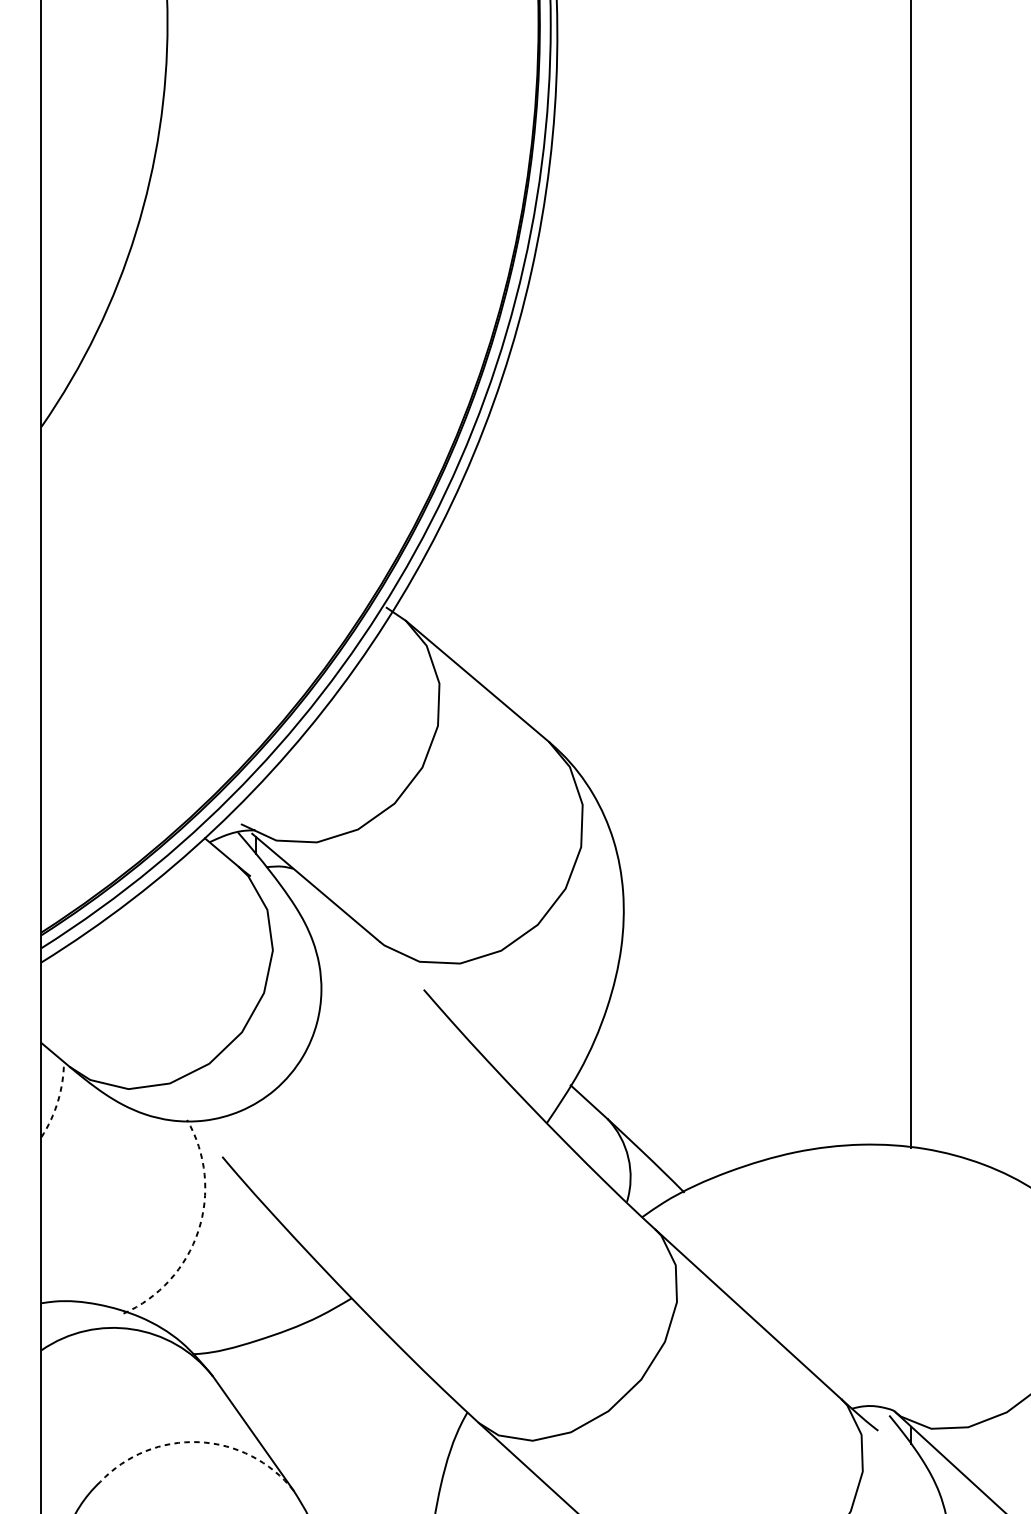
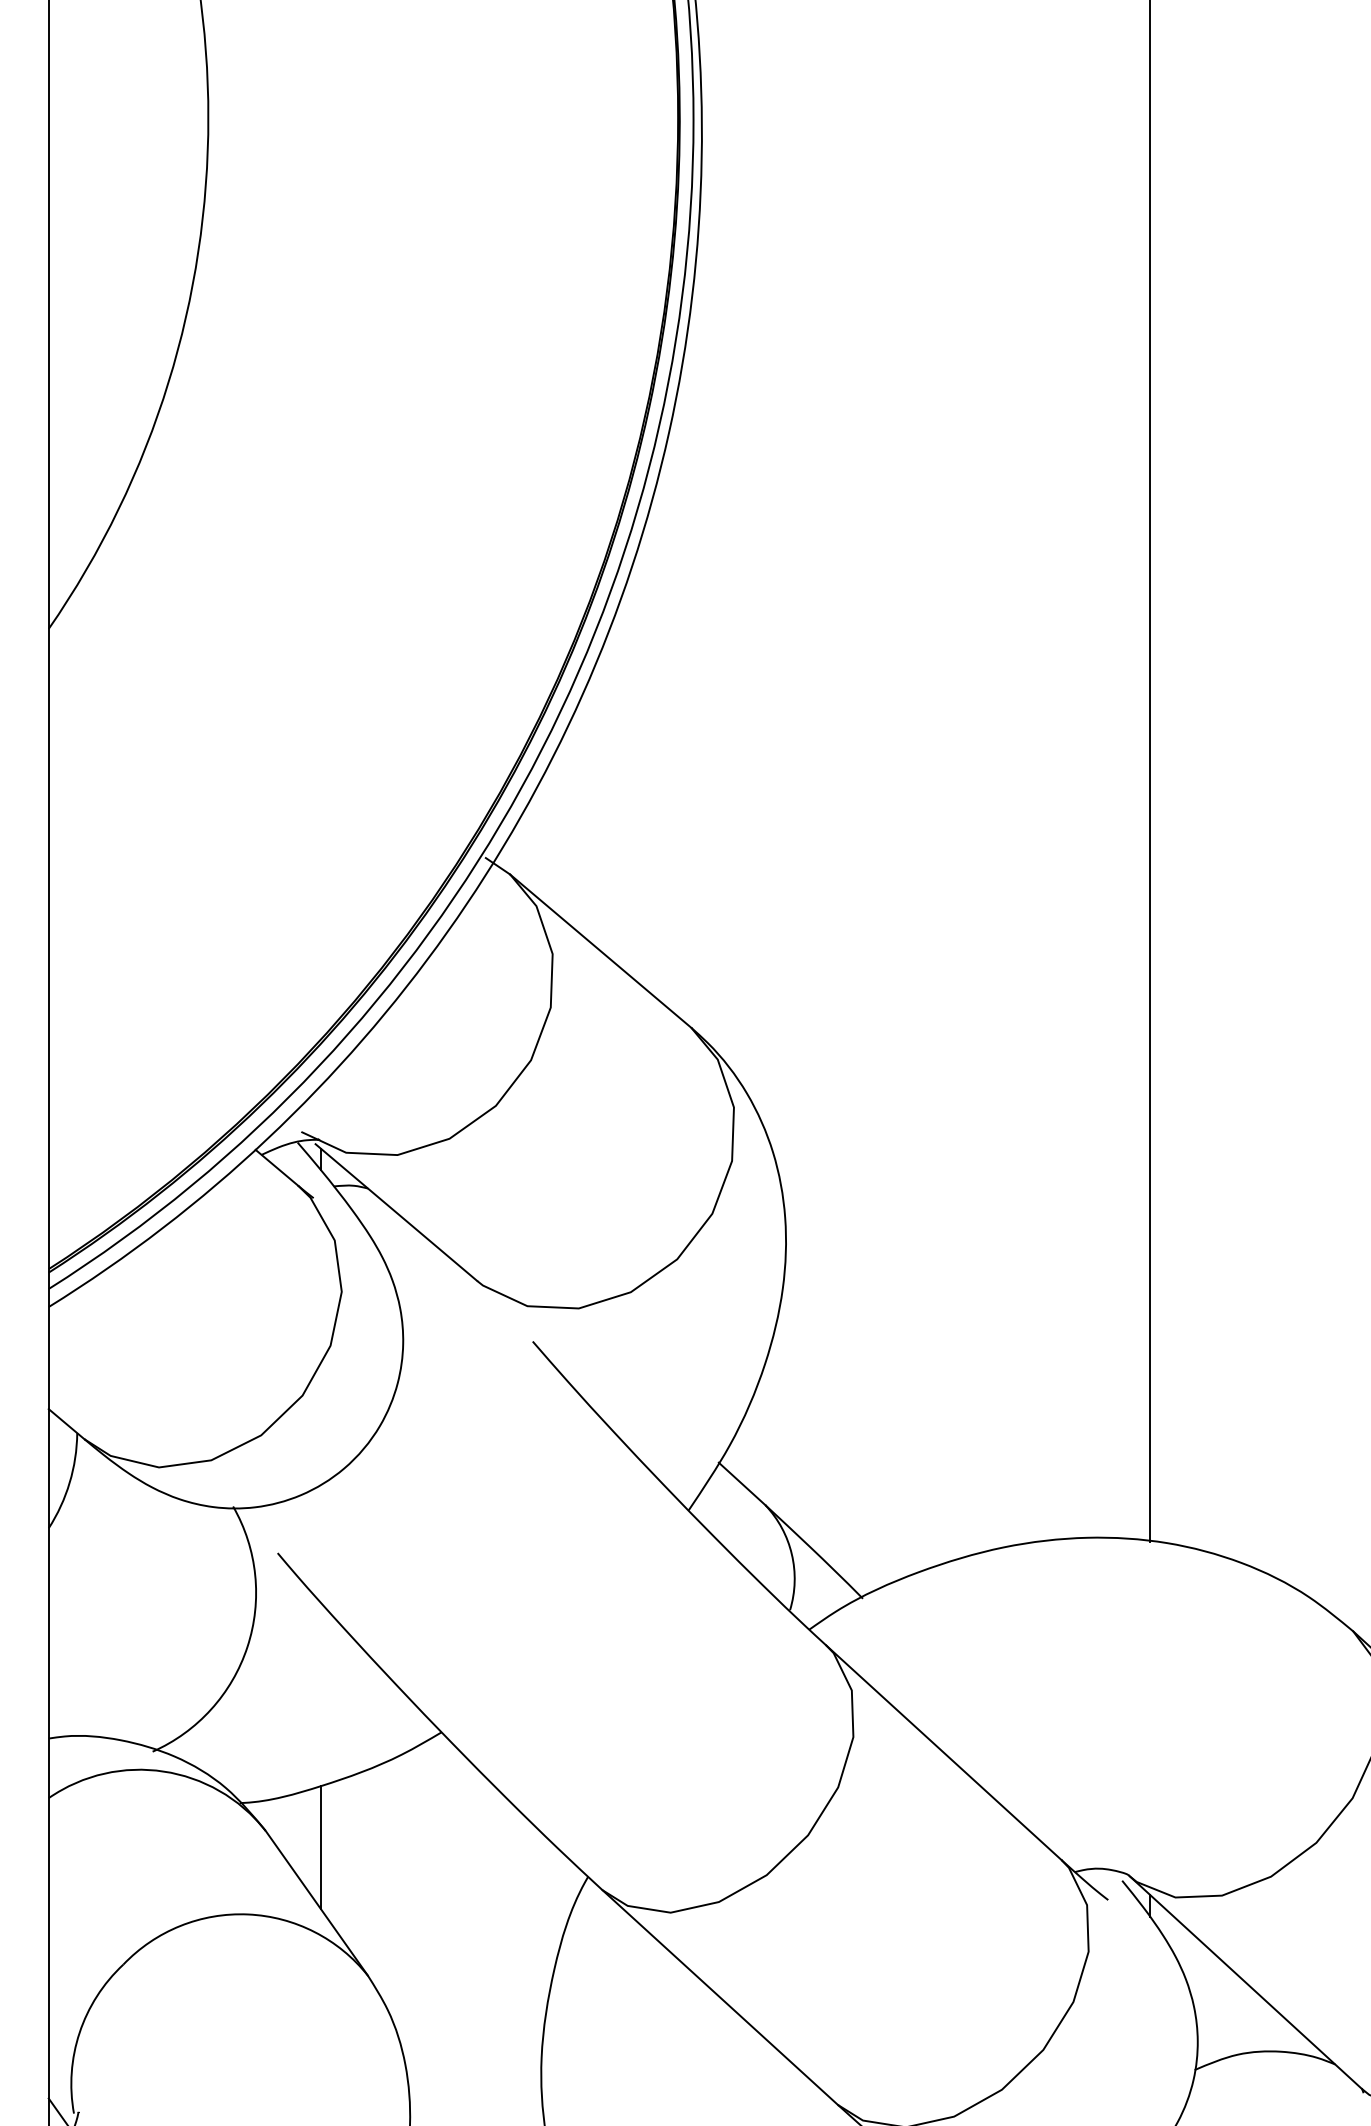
arc: (57, 1101) -> (69, 1482), dashed -> solid
arc: (198, 1231) -> (247, 1647), dashed -> solid
line: (256, 1389) -> (320, 1847), added
arc: (199, 1442) -> (248, 1914), dashed -> solid

